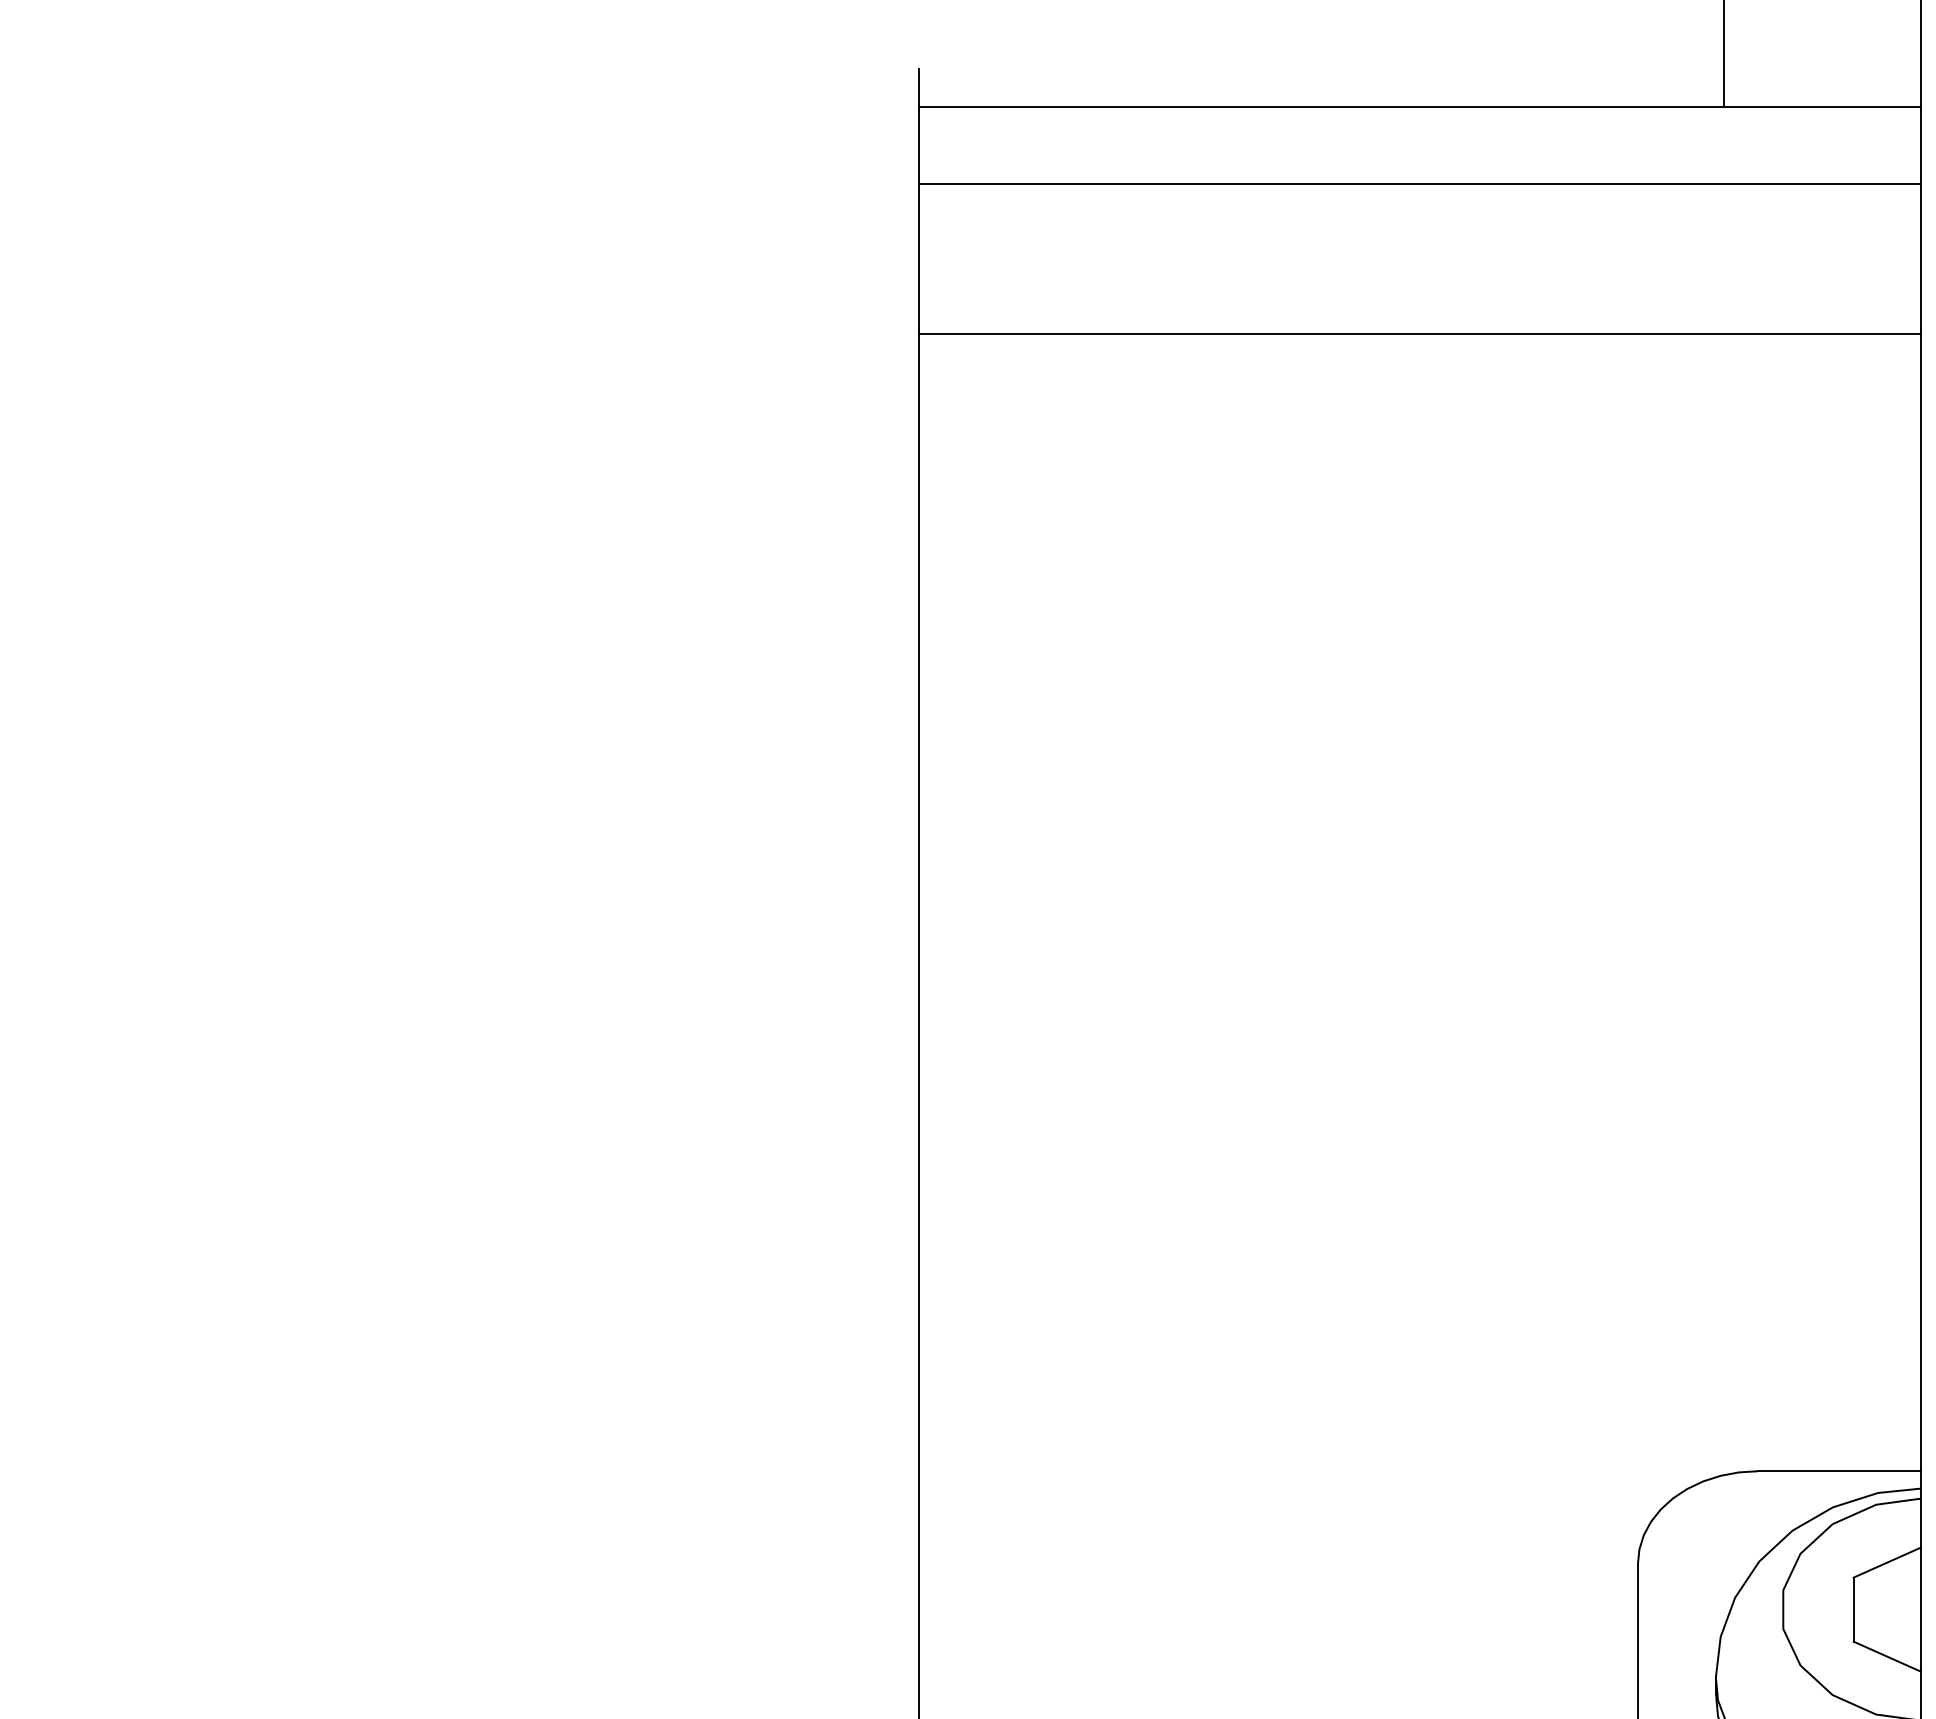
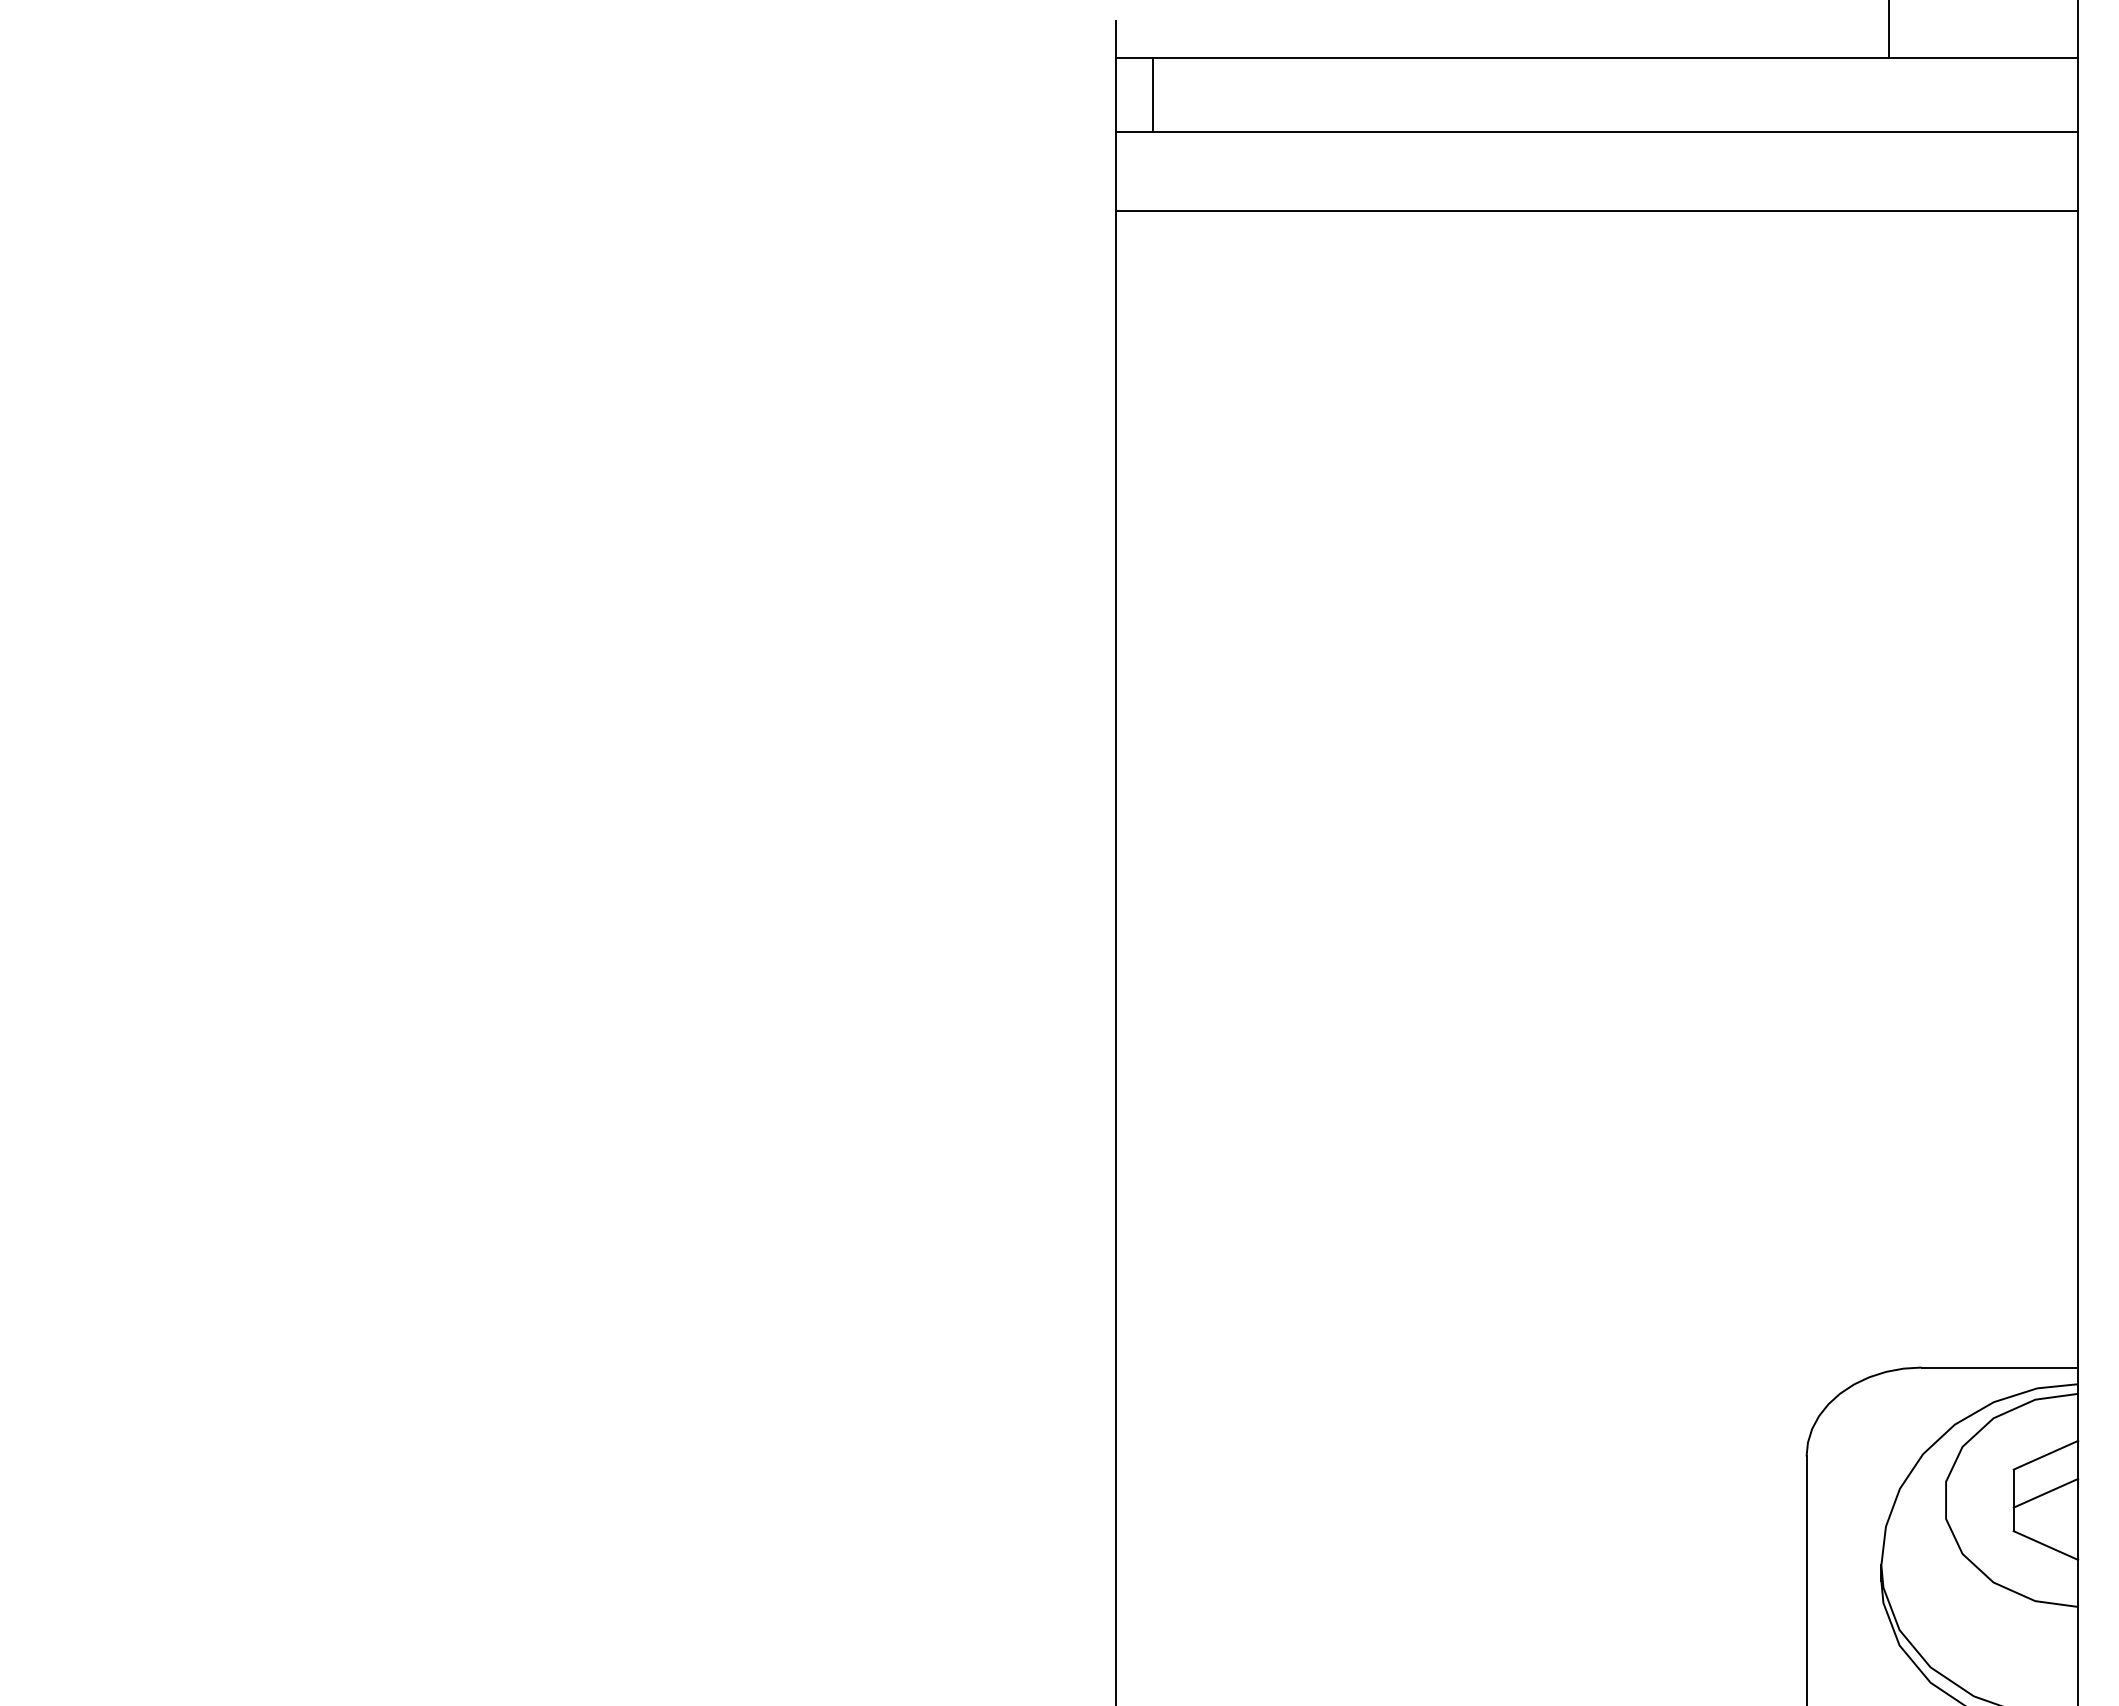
line: (956, 145) -> (1152, 94), added
line: (1420, 333) -> (1597, 211), moved
line: (1886, 1601) -> (2045, 1492), added

